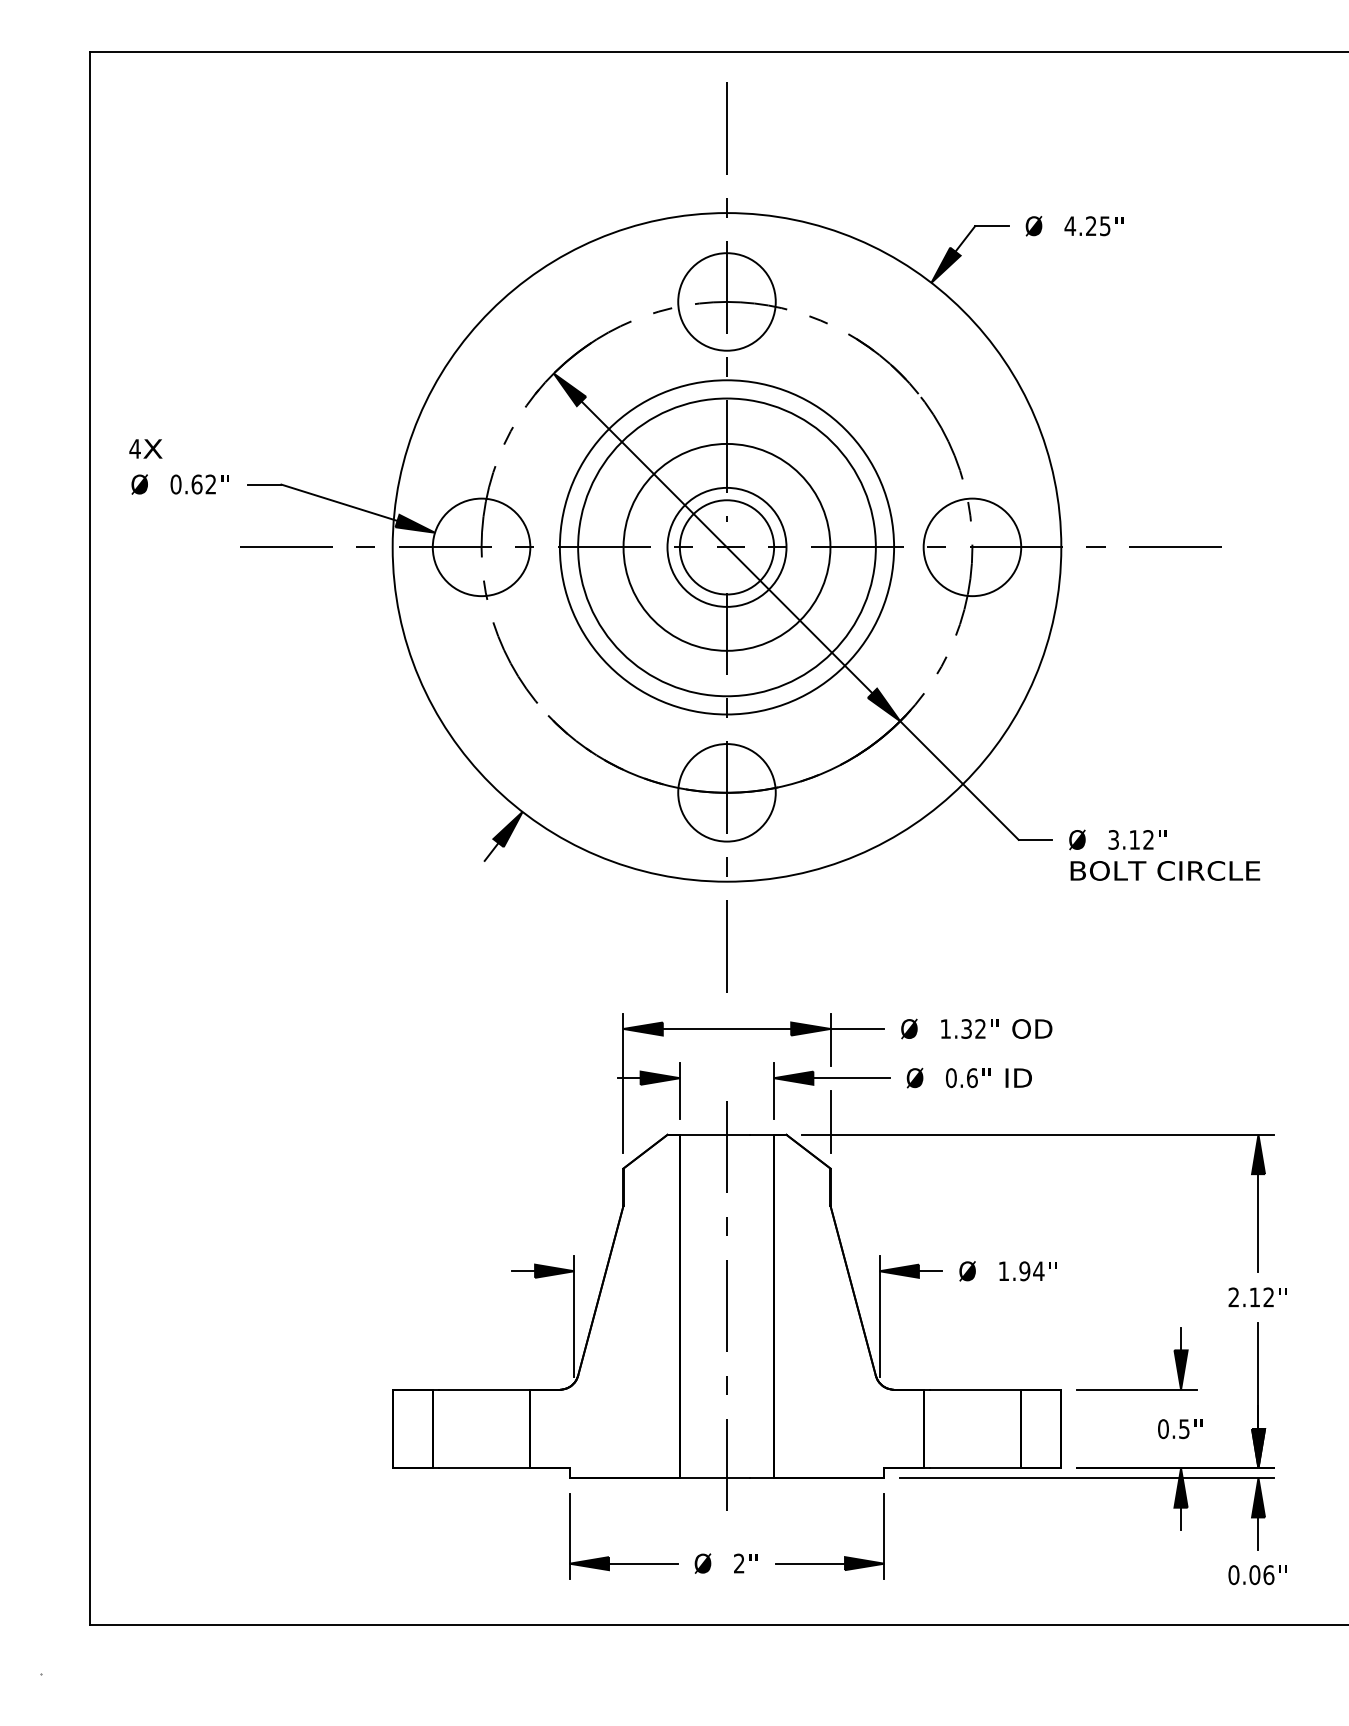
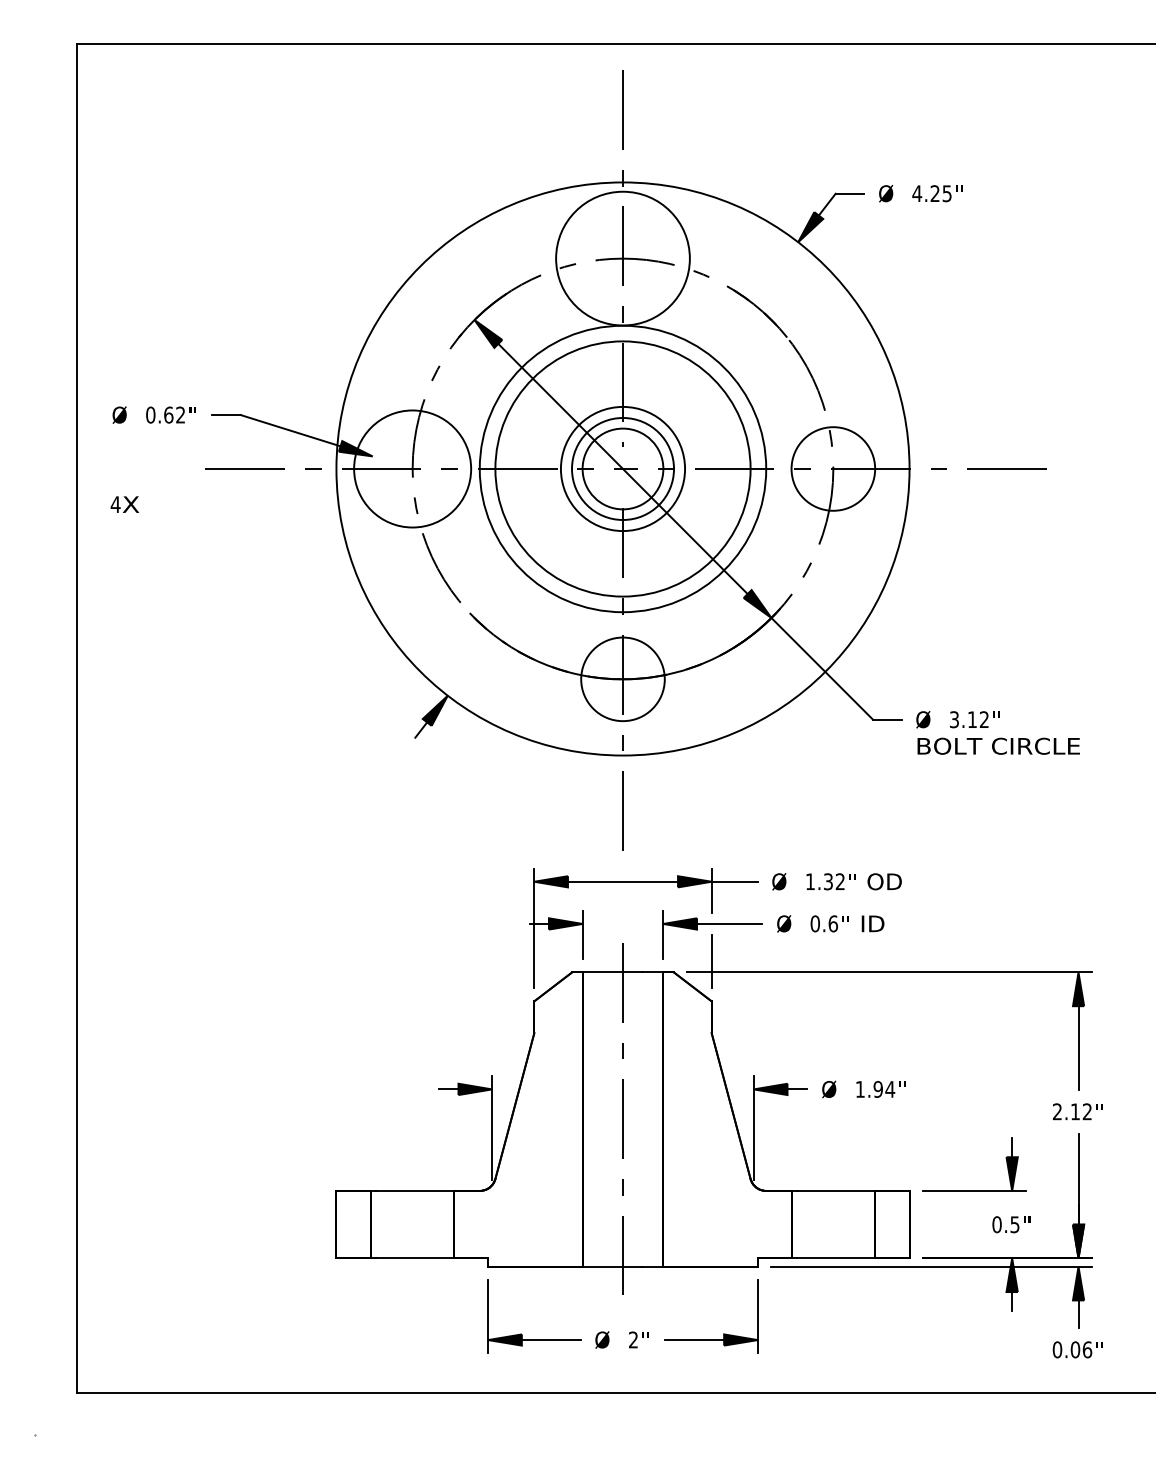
circle: (726, 301) -> (622, 258), size x1.6
text: (145, 448) -> (124, 504), moved
circle: (726, 546) -> (622, 468), size x0.7
circle: (481, 547) -> (412, 469), size x1.4

